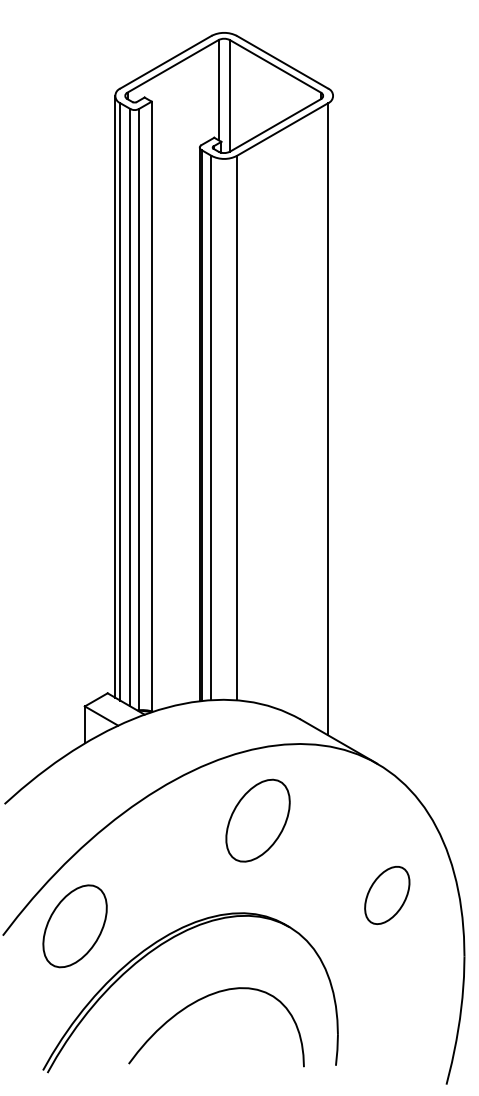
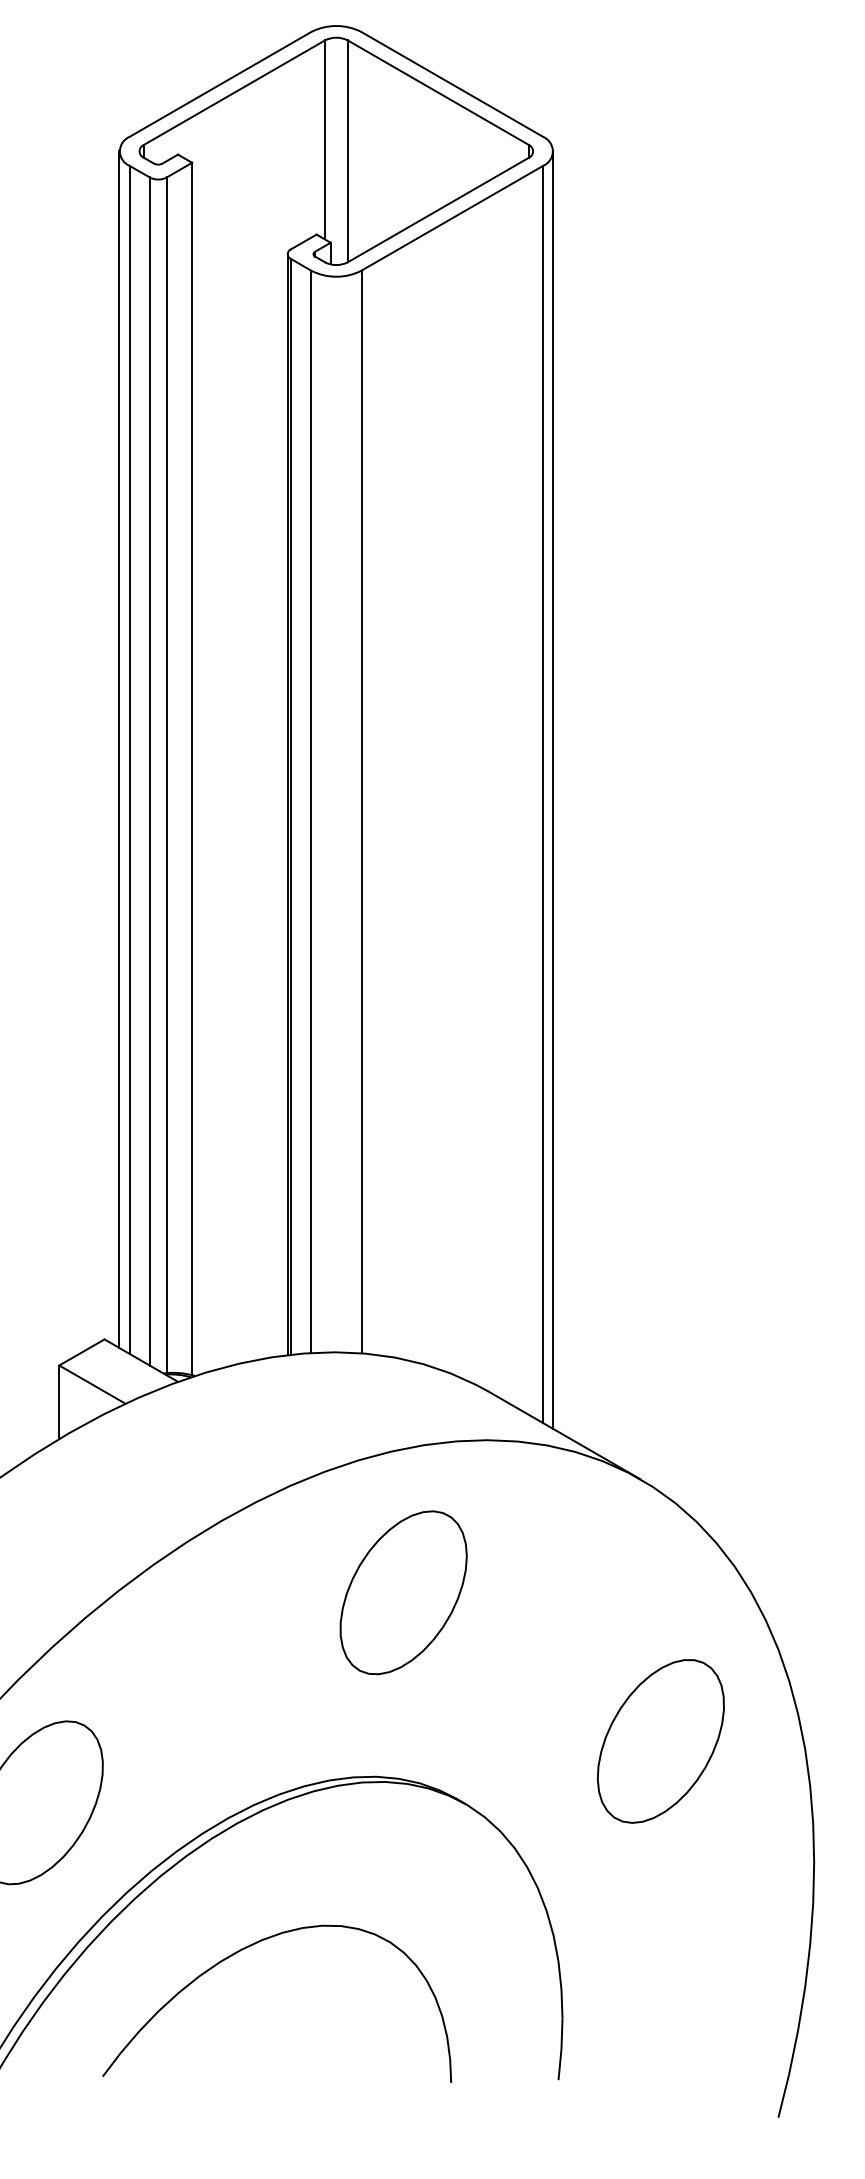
line: (333, 416) -> (553, 788), added
part: (386, 895) -> (659, 1741), size x1.43
curve: (202, 999) -> (249, 1948), moved

